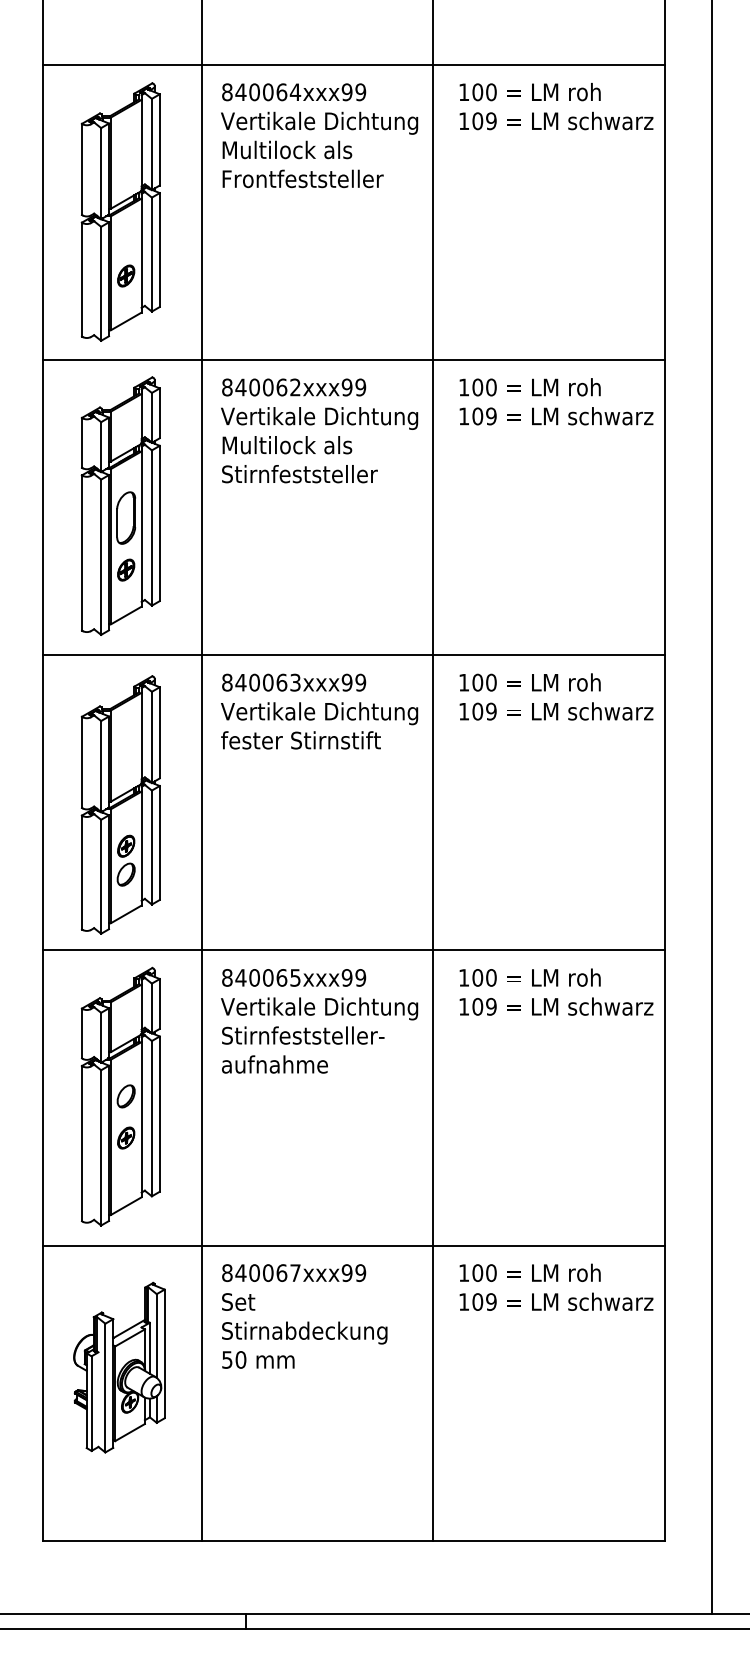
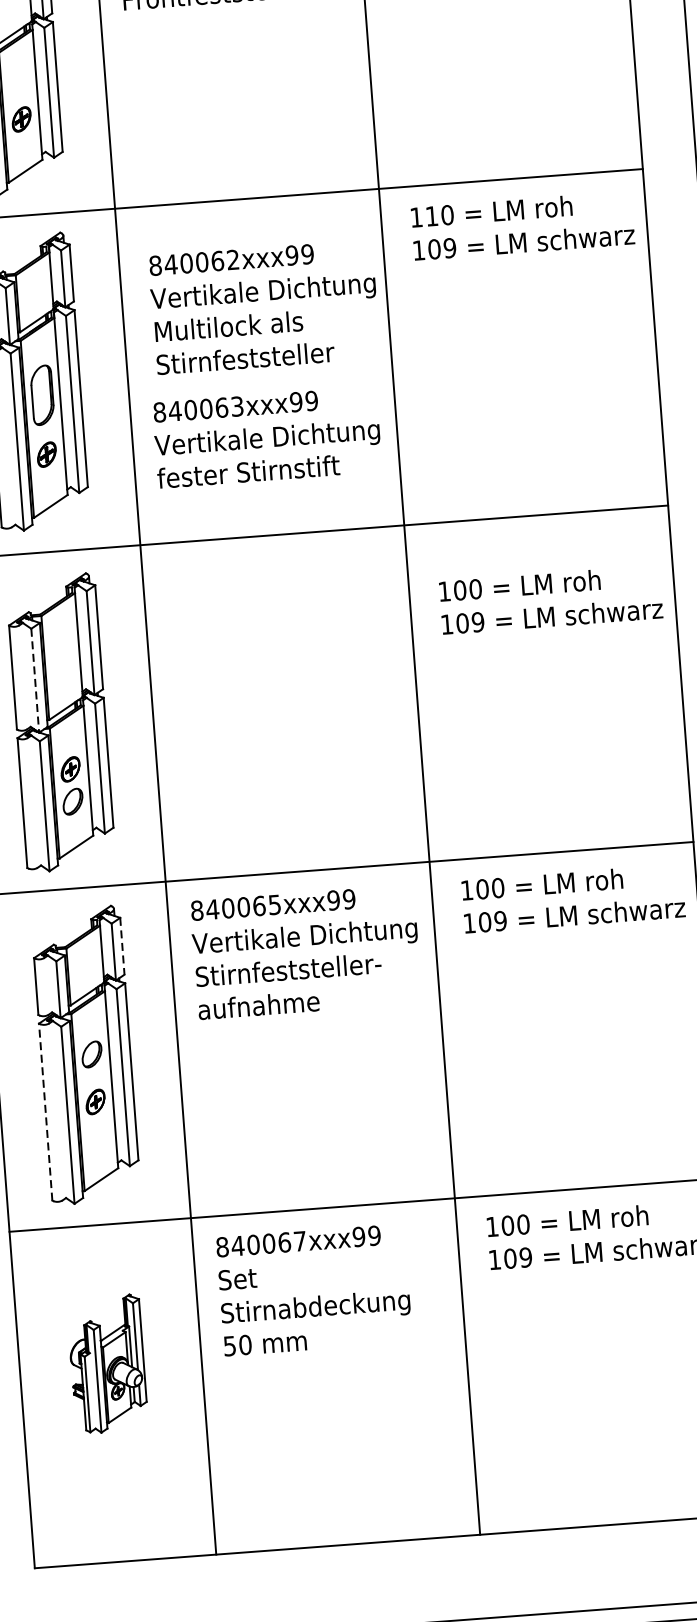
text: (477, 387) -> (431, 216), 100 -> 110
text: (319, 430) -> (264, 306), moved
text: (556, 696) -> (551, 599), moved
text: (319, 711) -> (267, 437), moved
line: (101, 766) -> (35, 680), solid -> dashed
line: (159, 1004) -> (122, 946), solid -> dashed
line: (82, 1143) -> (46, 1111), solid -> dashed
part: (119, 1367) -> (107, 1364), size x0.7

